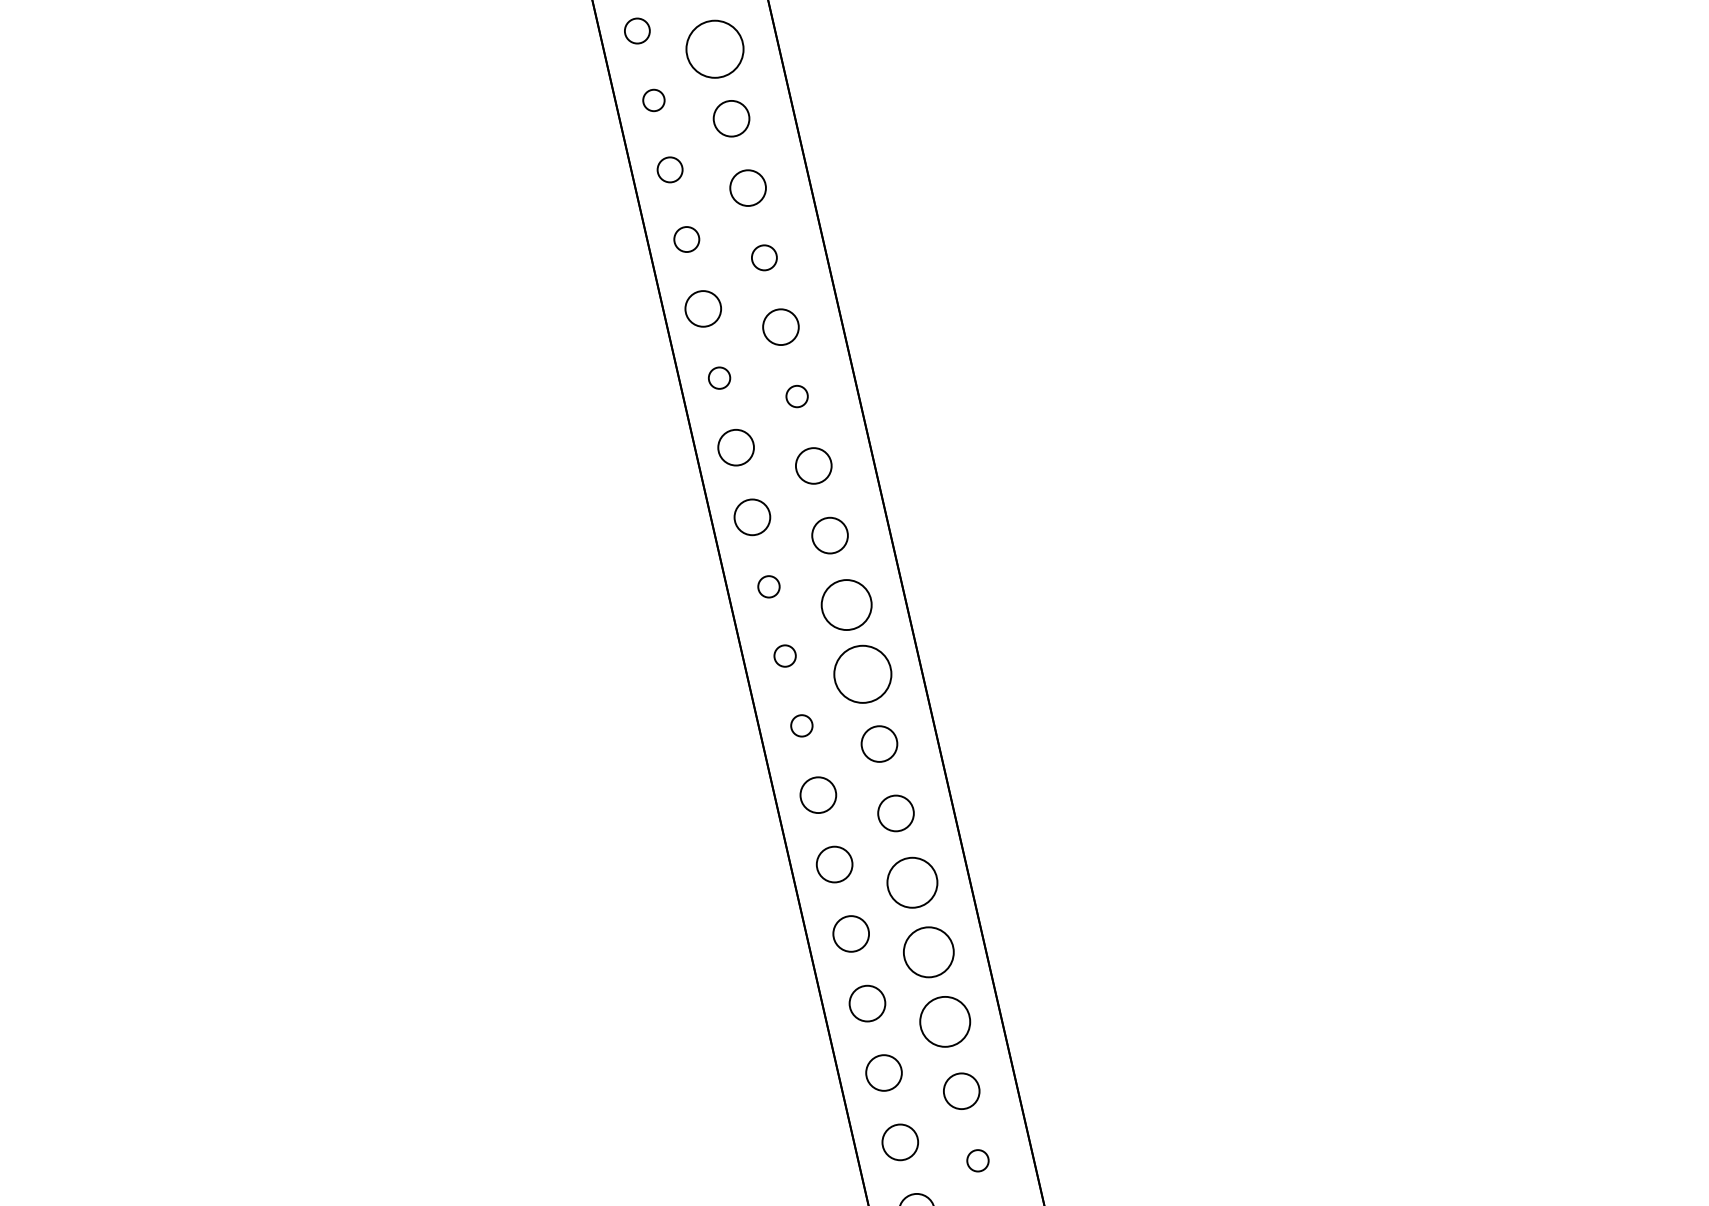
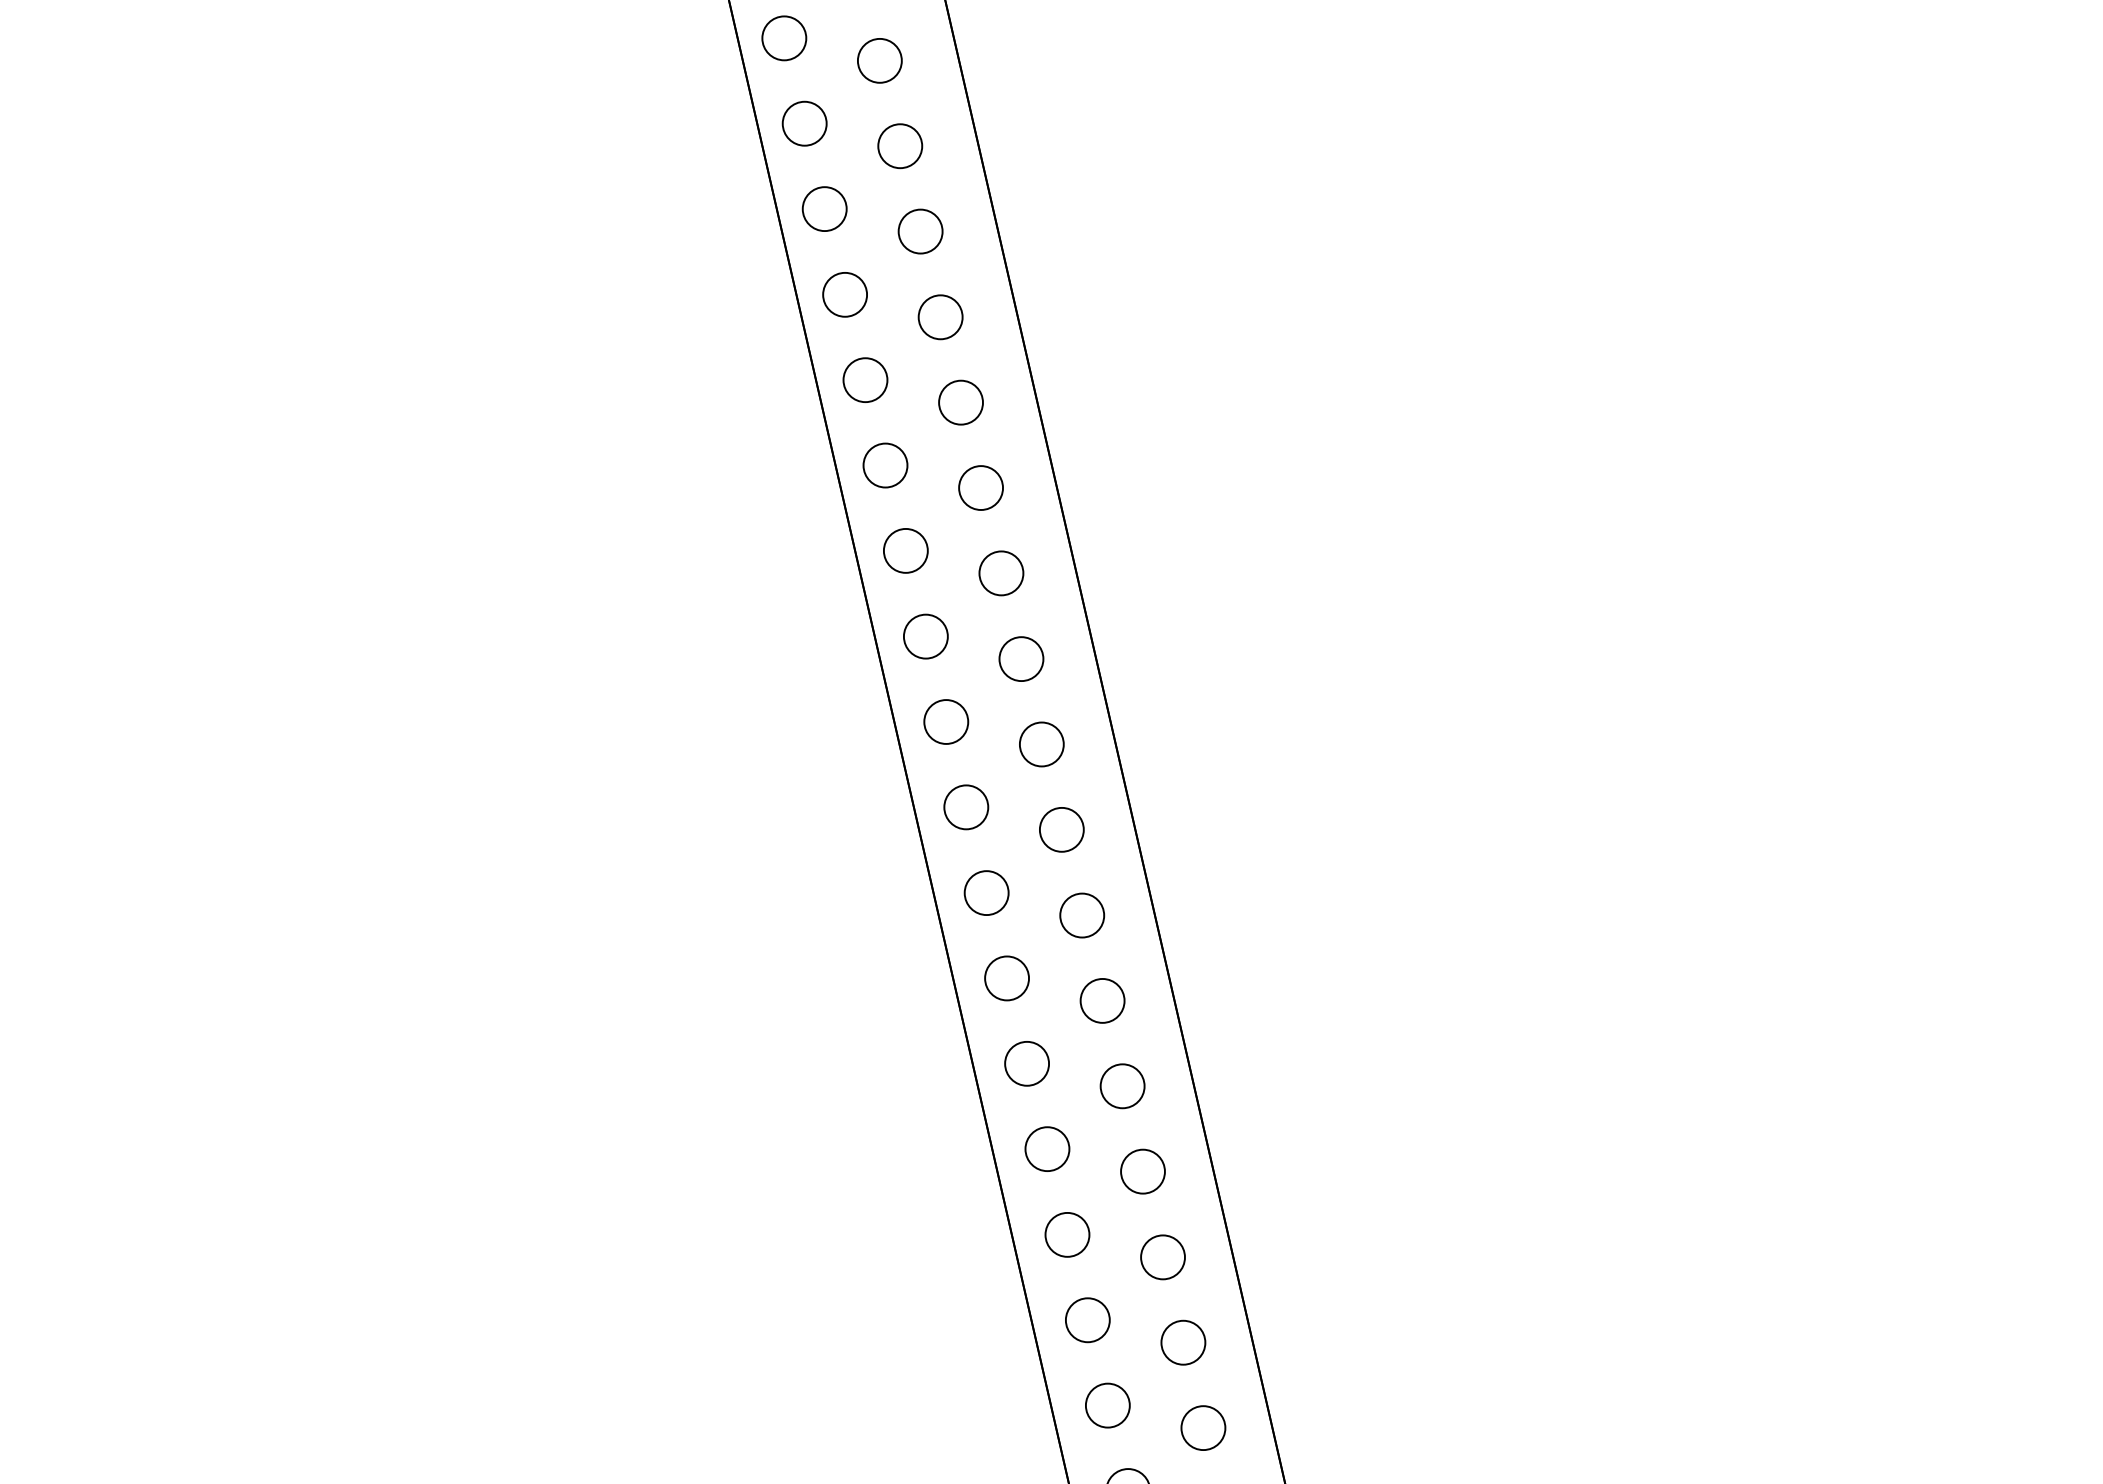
part: (637, 30) -> (784, 37), size x1.43
part: (714, 49) -> (879, 61), size x0.62
part: (653, 100) -> (804, 123), size x1.67
part: (669, 169) -> (823, 208), size x1.43
part: (686, 239) -> (844, 294), size x1.43
part: (764, 257) -> (940, 316), size x1.43
part: (719, 377) -> (885, 464), size x1.67
part: (796, 396) -> (980, 487), size x1.67
part: (768, 586) -> (945, 721), size x1.67
part: (846, 604) -> (1041, 743), size x0.71
part: (784, 655) -> (965, 806), size x1.67
part: (862, 674) -> (1061, 829), size x0.62
part: (801, 725) -> (986, 892), size x1.67
part: (911, 882) -> (1121, 1085), size x0.71
part: (928, 951) -> (1142, 1170), size x0.71
part: (944, 1021) -> (1162, 1256), size x0.71
part: (977, 1160) -> (1202, 1427), size x1.67

